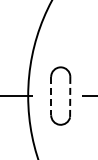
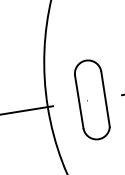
line: (51, 96) -> (79, 102), dashed -> solid
line: (70, 97) -> (106, 99), dashed -> solid

